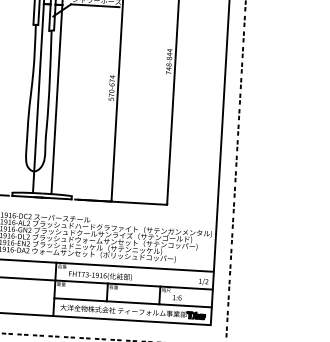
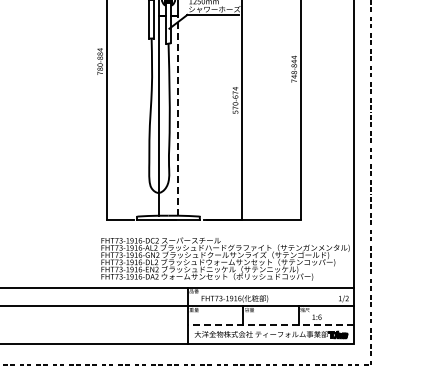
line: (57, 99) -> (178, 115), solid -> dashed
line: (132, 303) -> (270, 325), solid -> dashed

